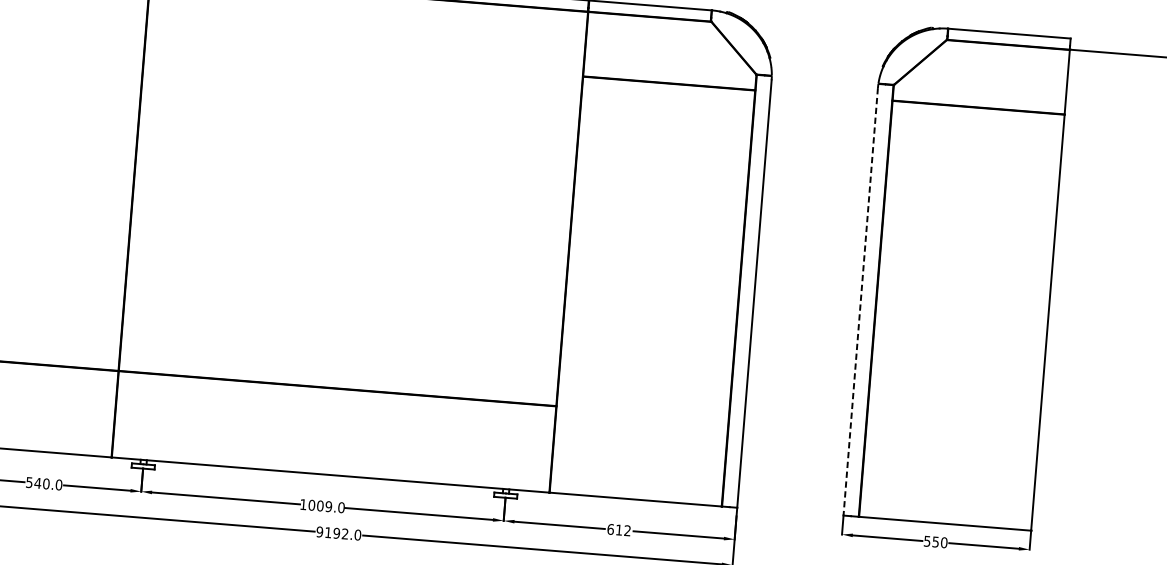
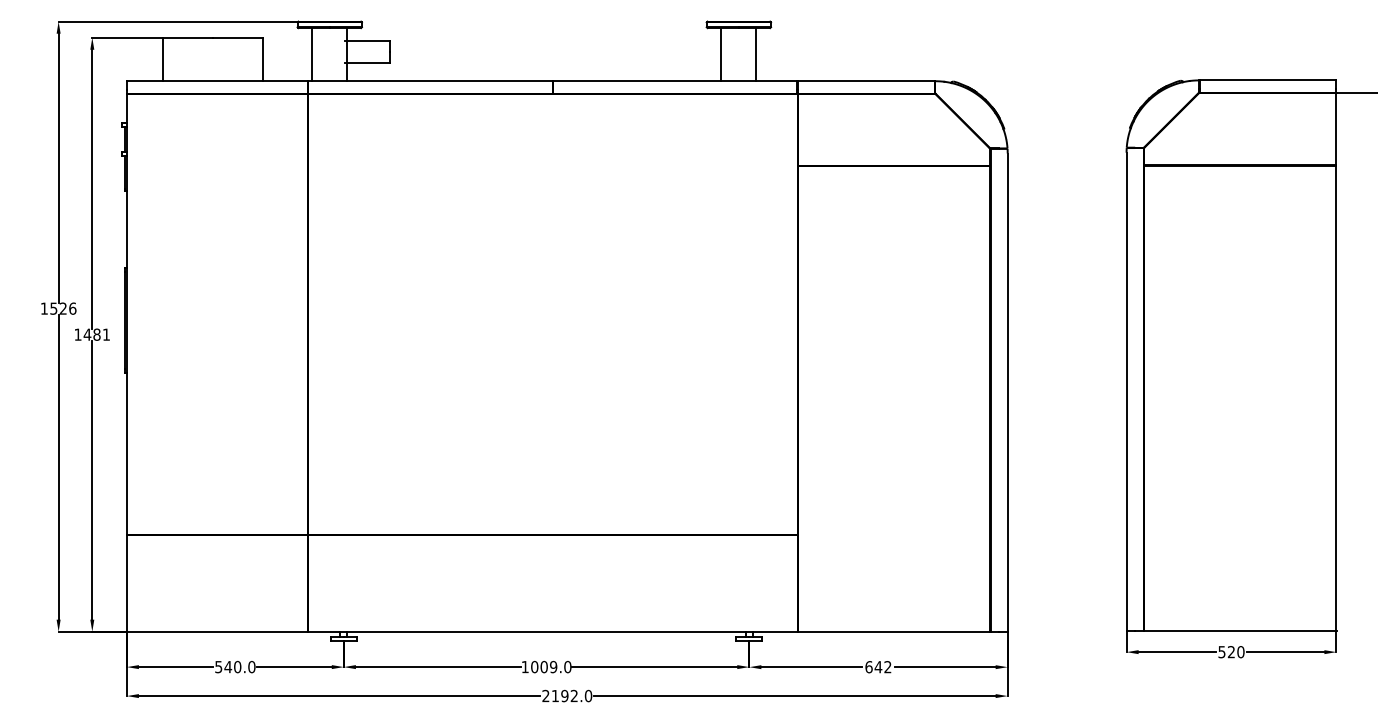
line: (860, 302) -> (1126, 392), dashed -> solid
text: (619, 530) -> (878, 667), 612 -> 642
text: (319, 532) -> (545, 696), 9192.0 -> 2192.0
text: (935, 542) -> (1231, 652), 550 -> 520

